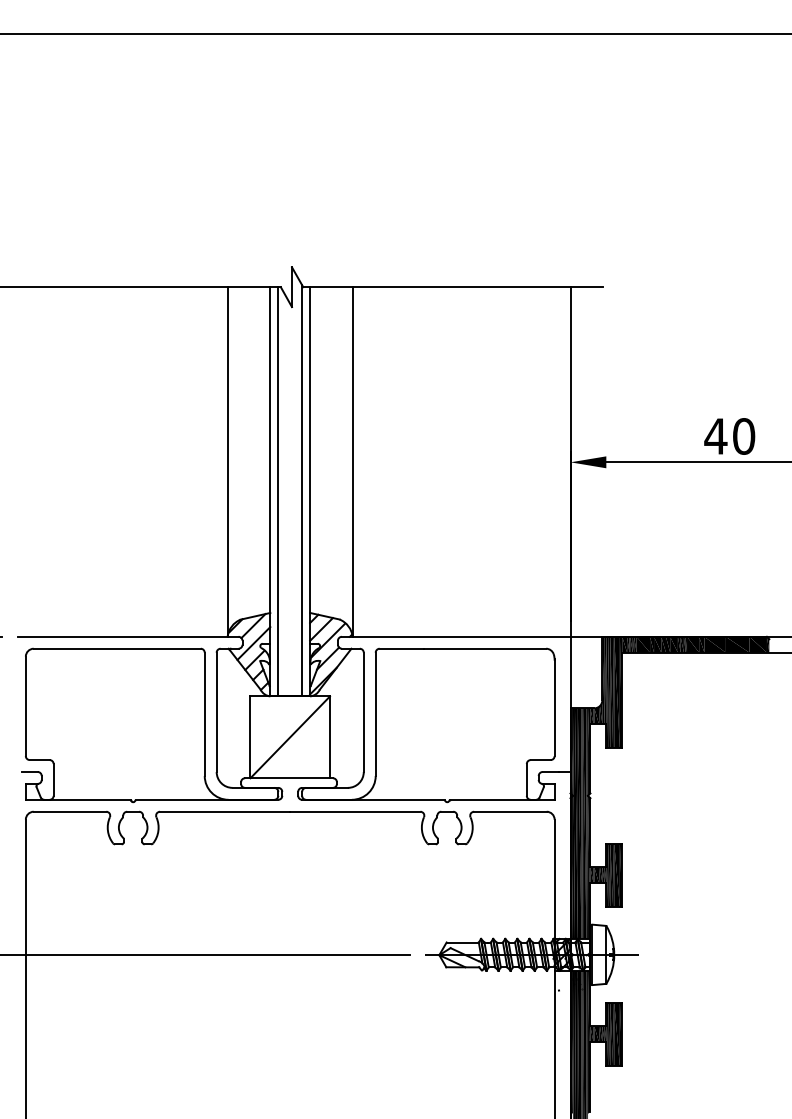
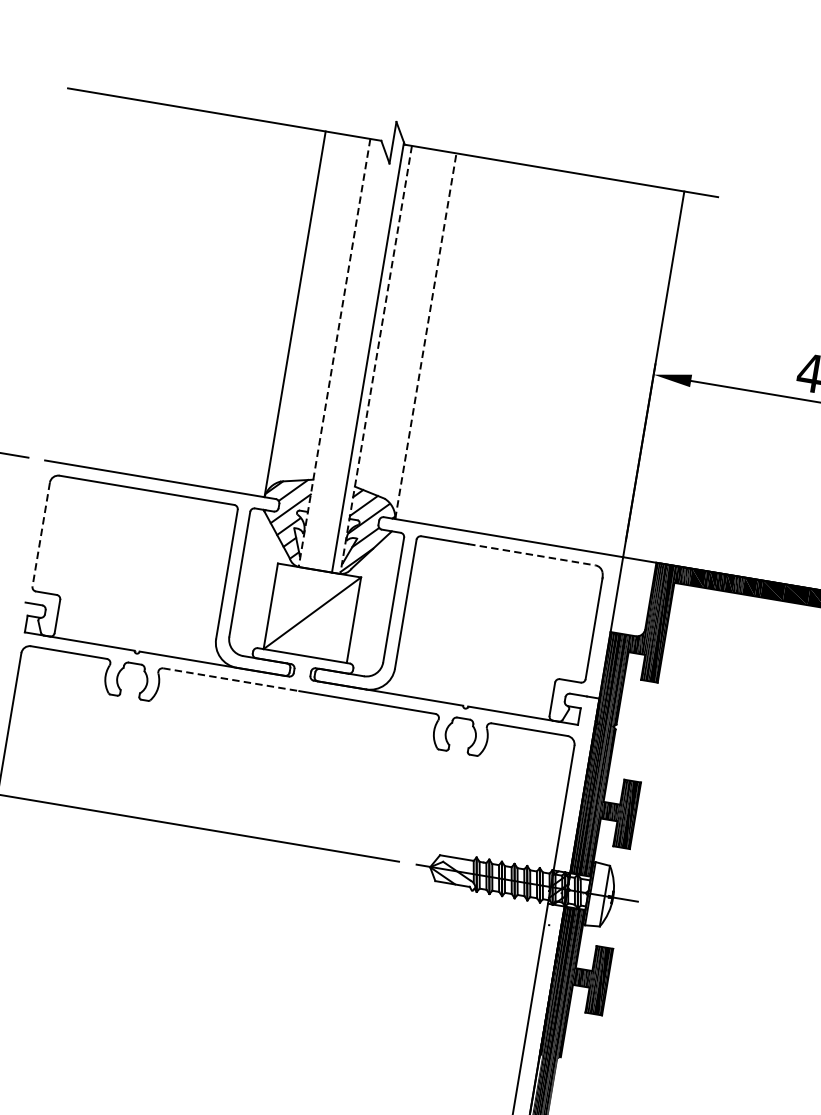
line: (352, 461) -> (425, 335), solid -> dashed
line: (270, 491) -> (334, 352), solid -> dashed
line: (278, 491) -> (343, 354), removed
line: (310, 491) -> (376, 359), solid -> dashed
line: (485, 648) -> (532, 554), solid -> dashed
line: (25, 706) -> (40, 534), solid -> dashed
line: (225, 811) -> (231, 679), solid -> dashed

